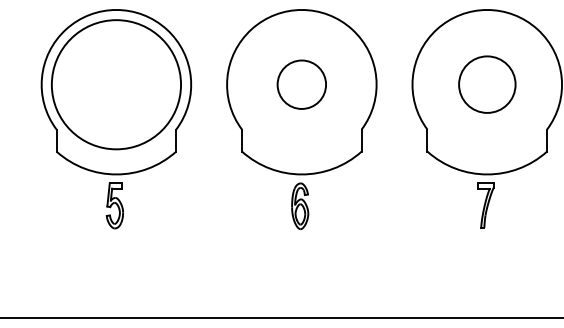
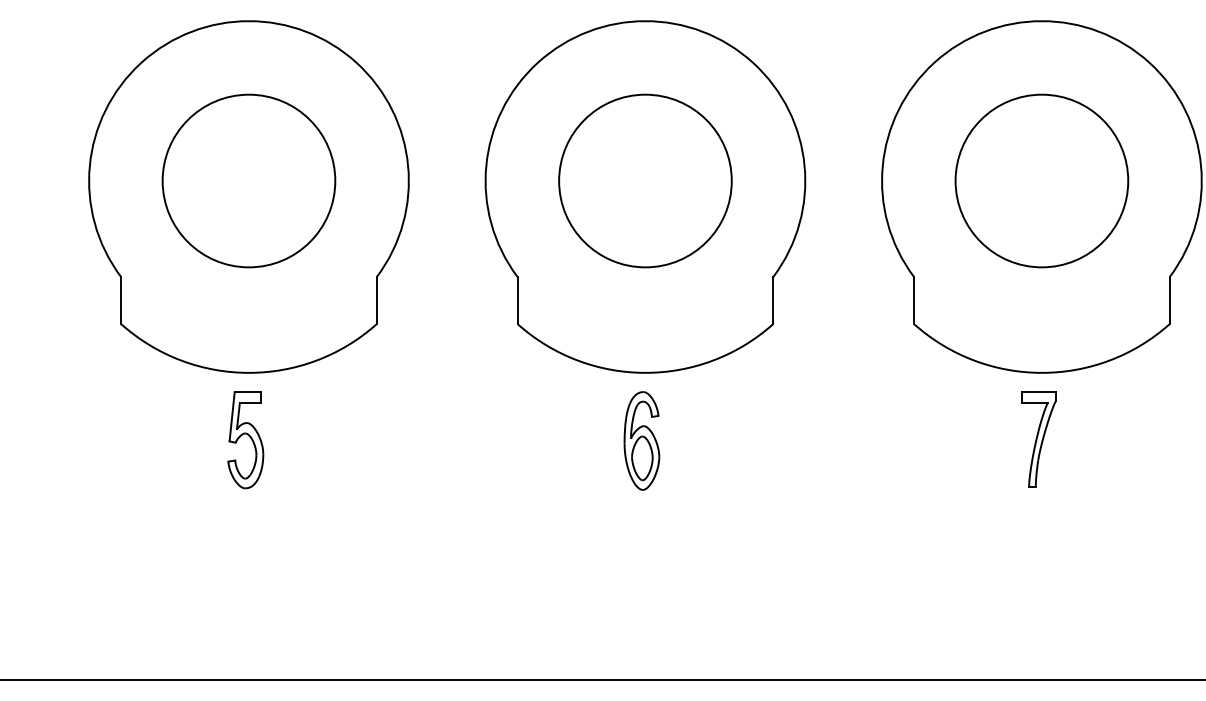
circle: (116, 84) -> (249, 180), size x0.62
circle: (301, 84) -> (644, 180), size x1.67
circle: (487, 84) -> (1042, 180), size x1.43

